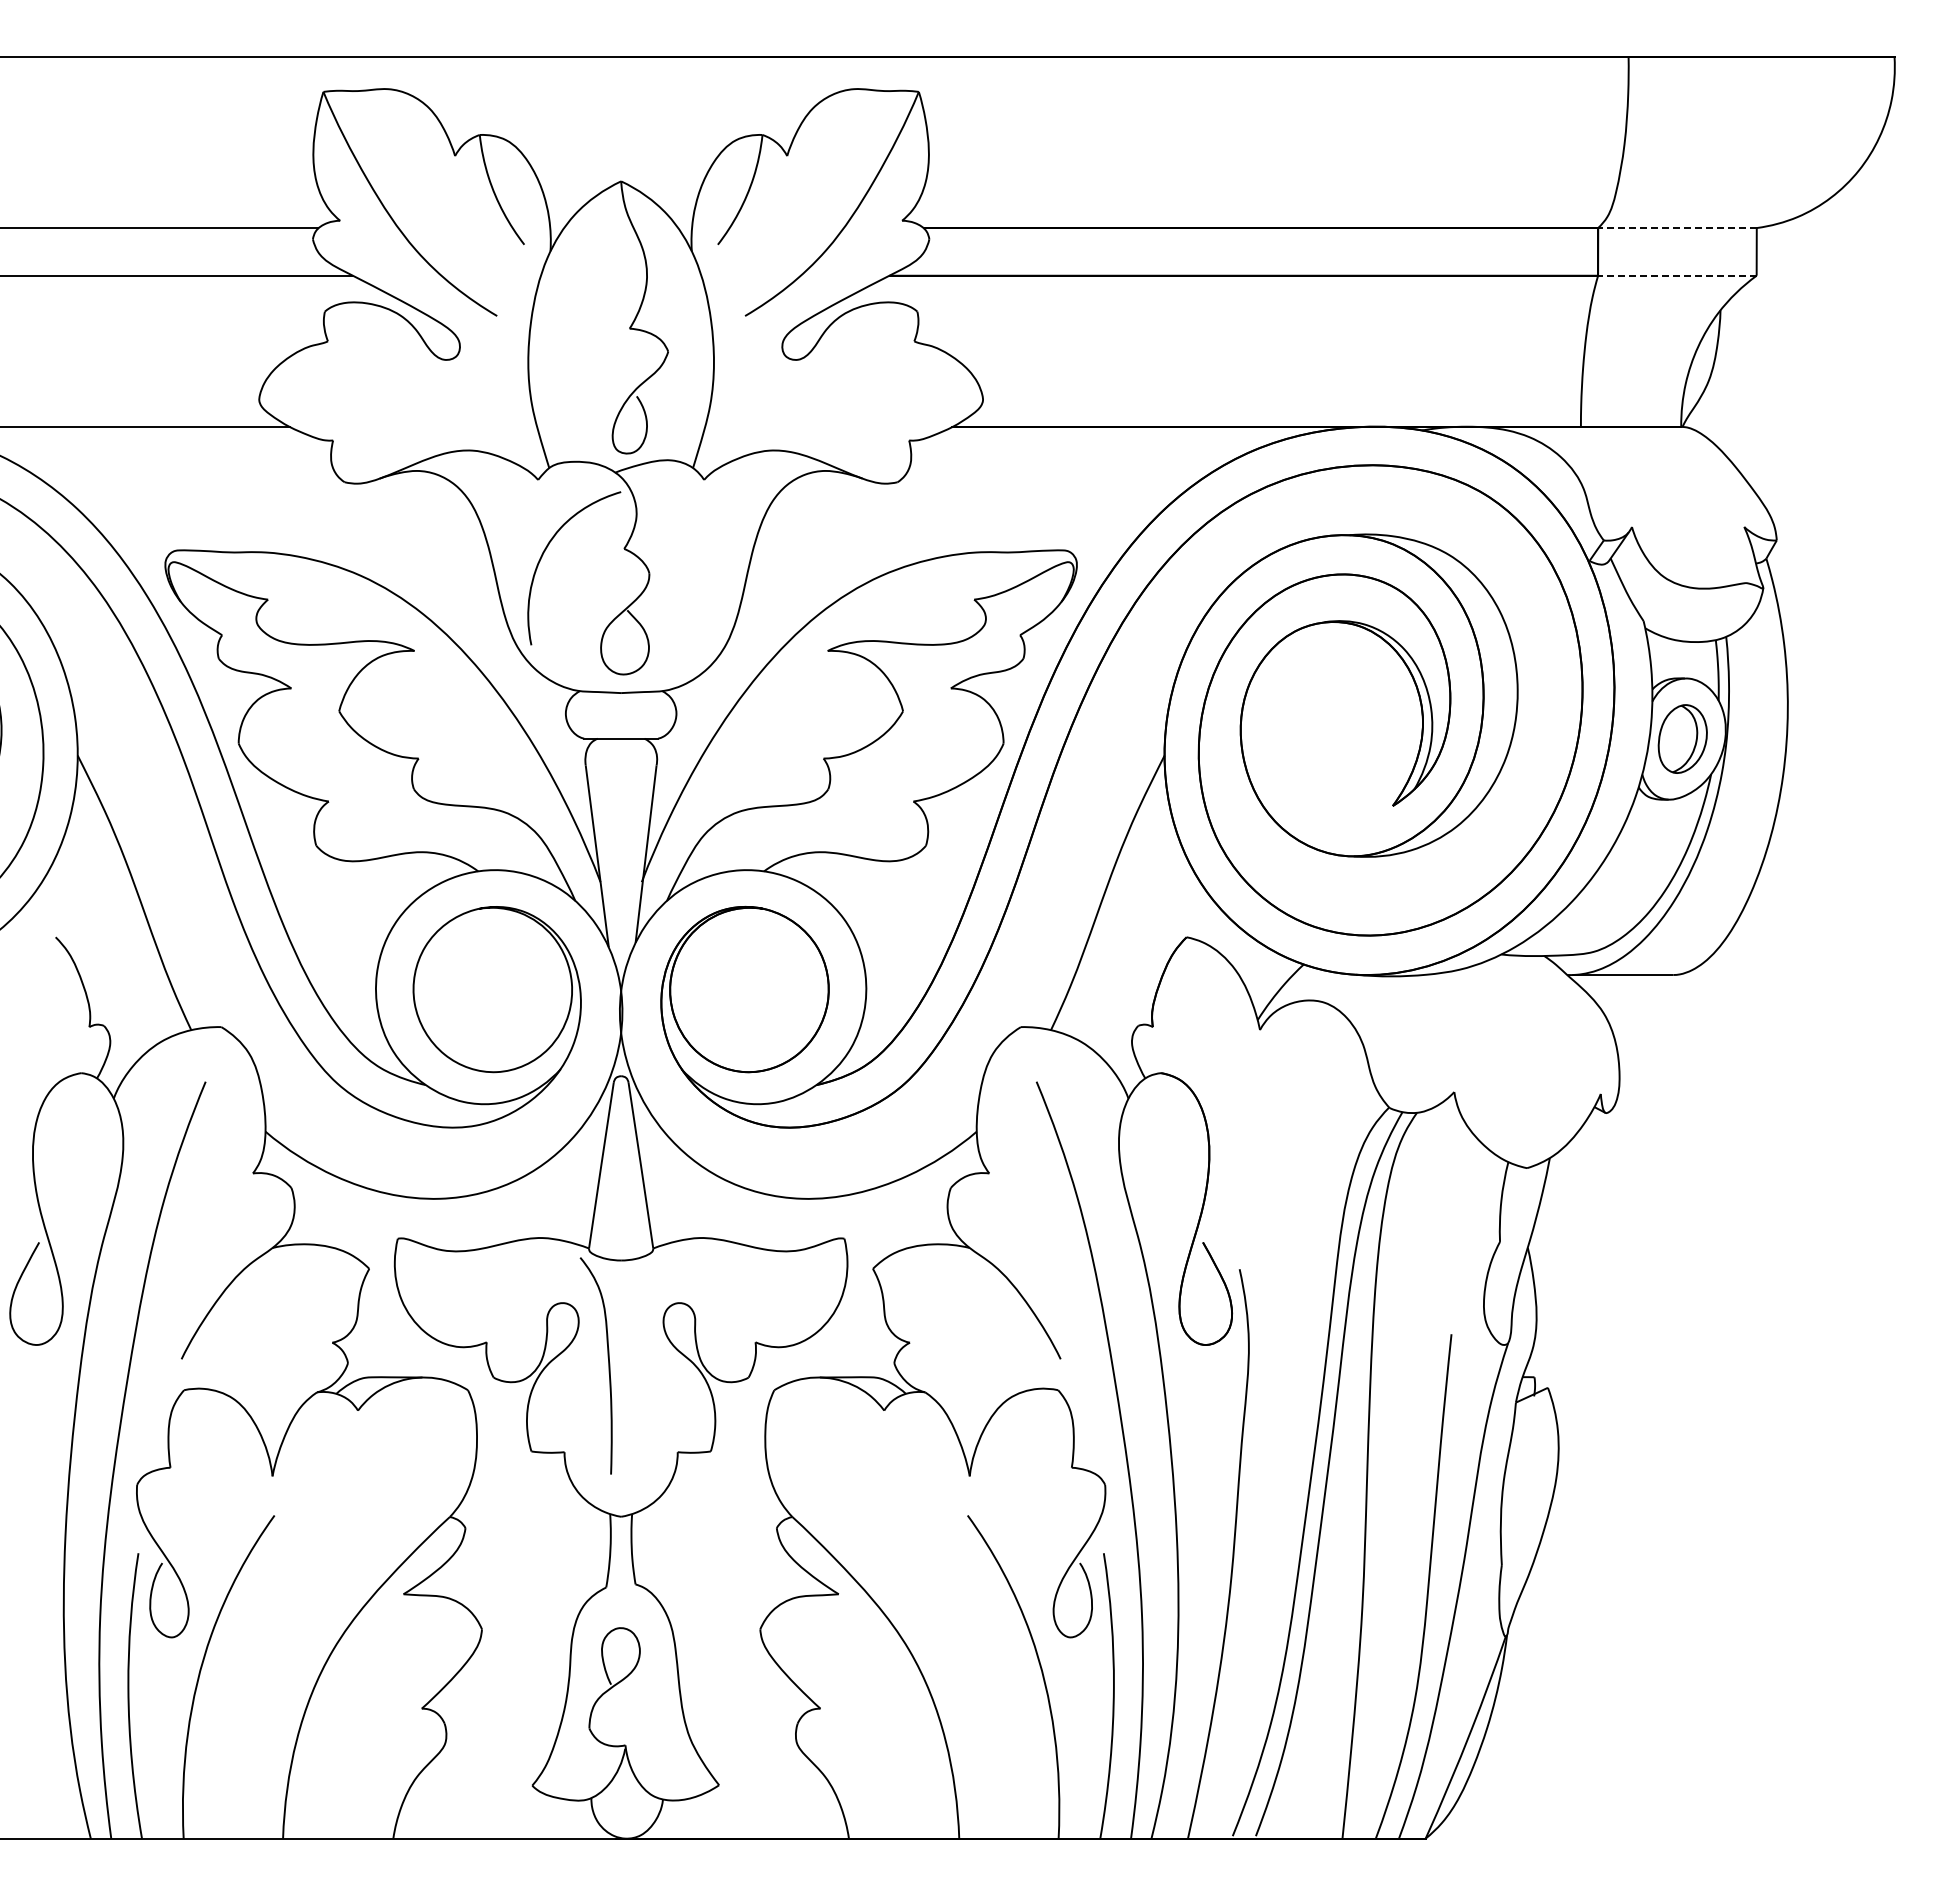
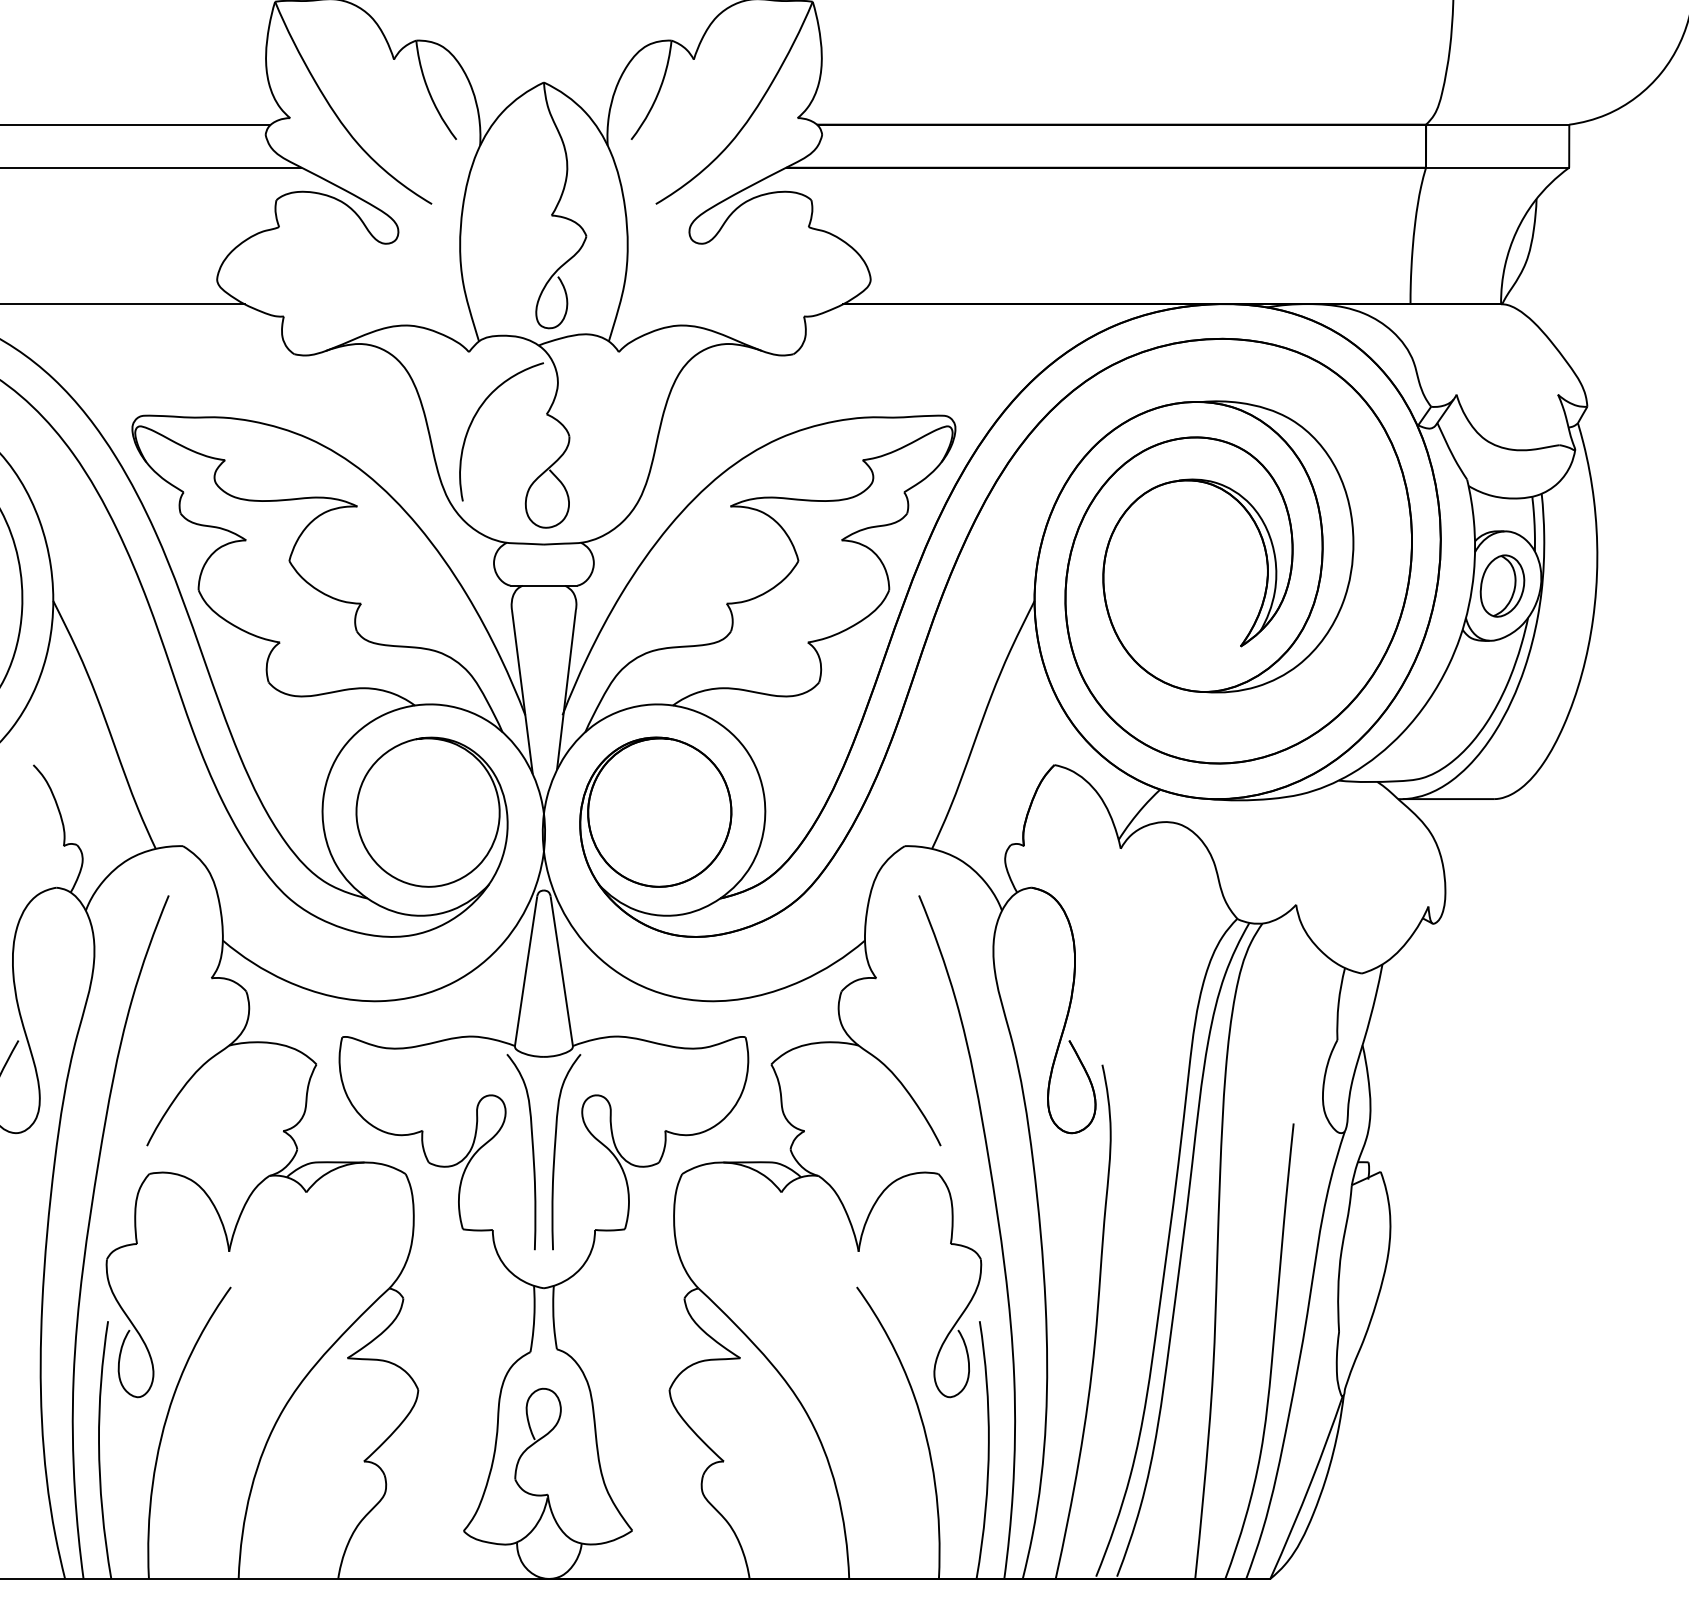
line: (1676, 228) -> (1496, 125), dashed -> solid
line: (1676, 275) -> (1496, 167), dashed -> solid
curve: (634, 1362) -> (555, 1148), added

